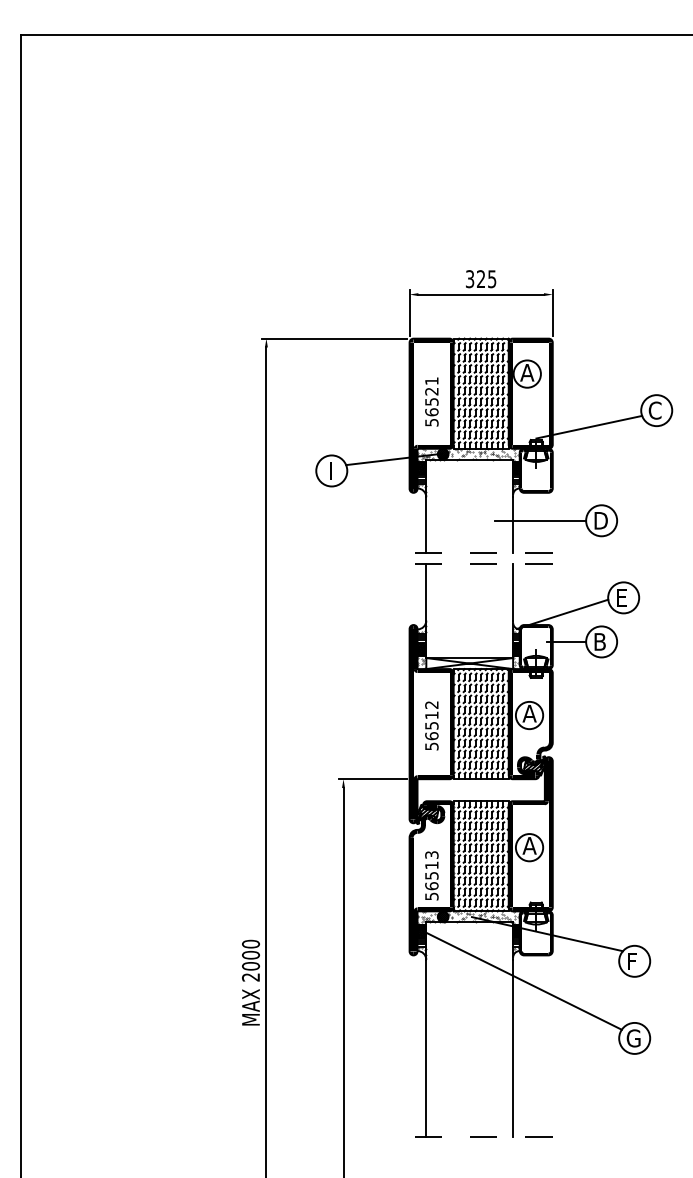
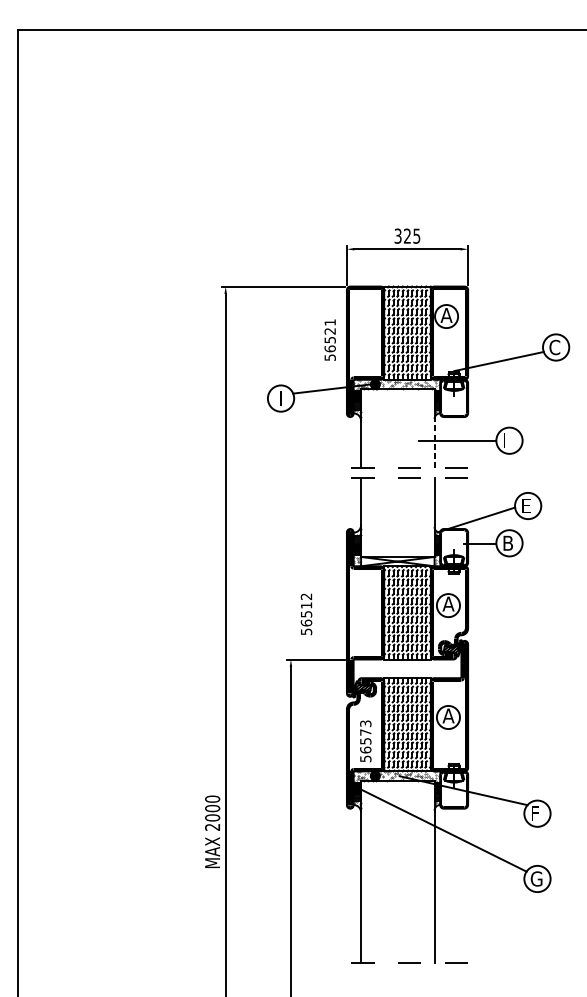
text: (431, 401) -> (329, 339), moved
text: (600, 520) -> (508, 440), D -> I
line: (513, 524) -> (434, 443), solid -> dashed
text: (431, 725) -> (306, 614), moved
text: (431, 865) -> (365, 732), 56513 -> 56573

